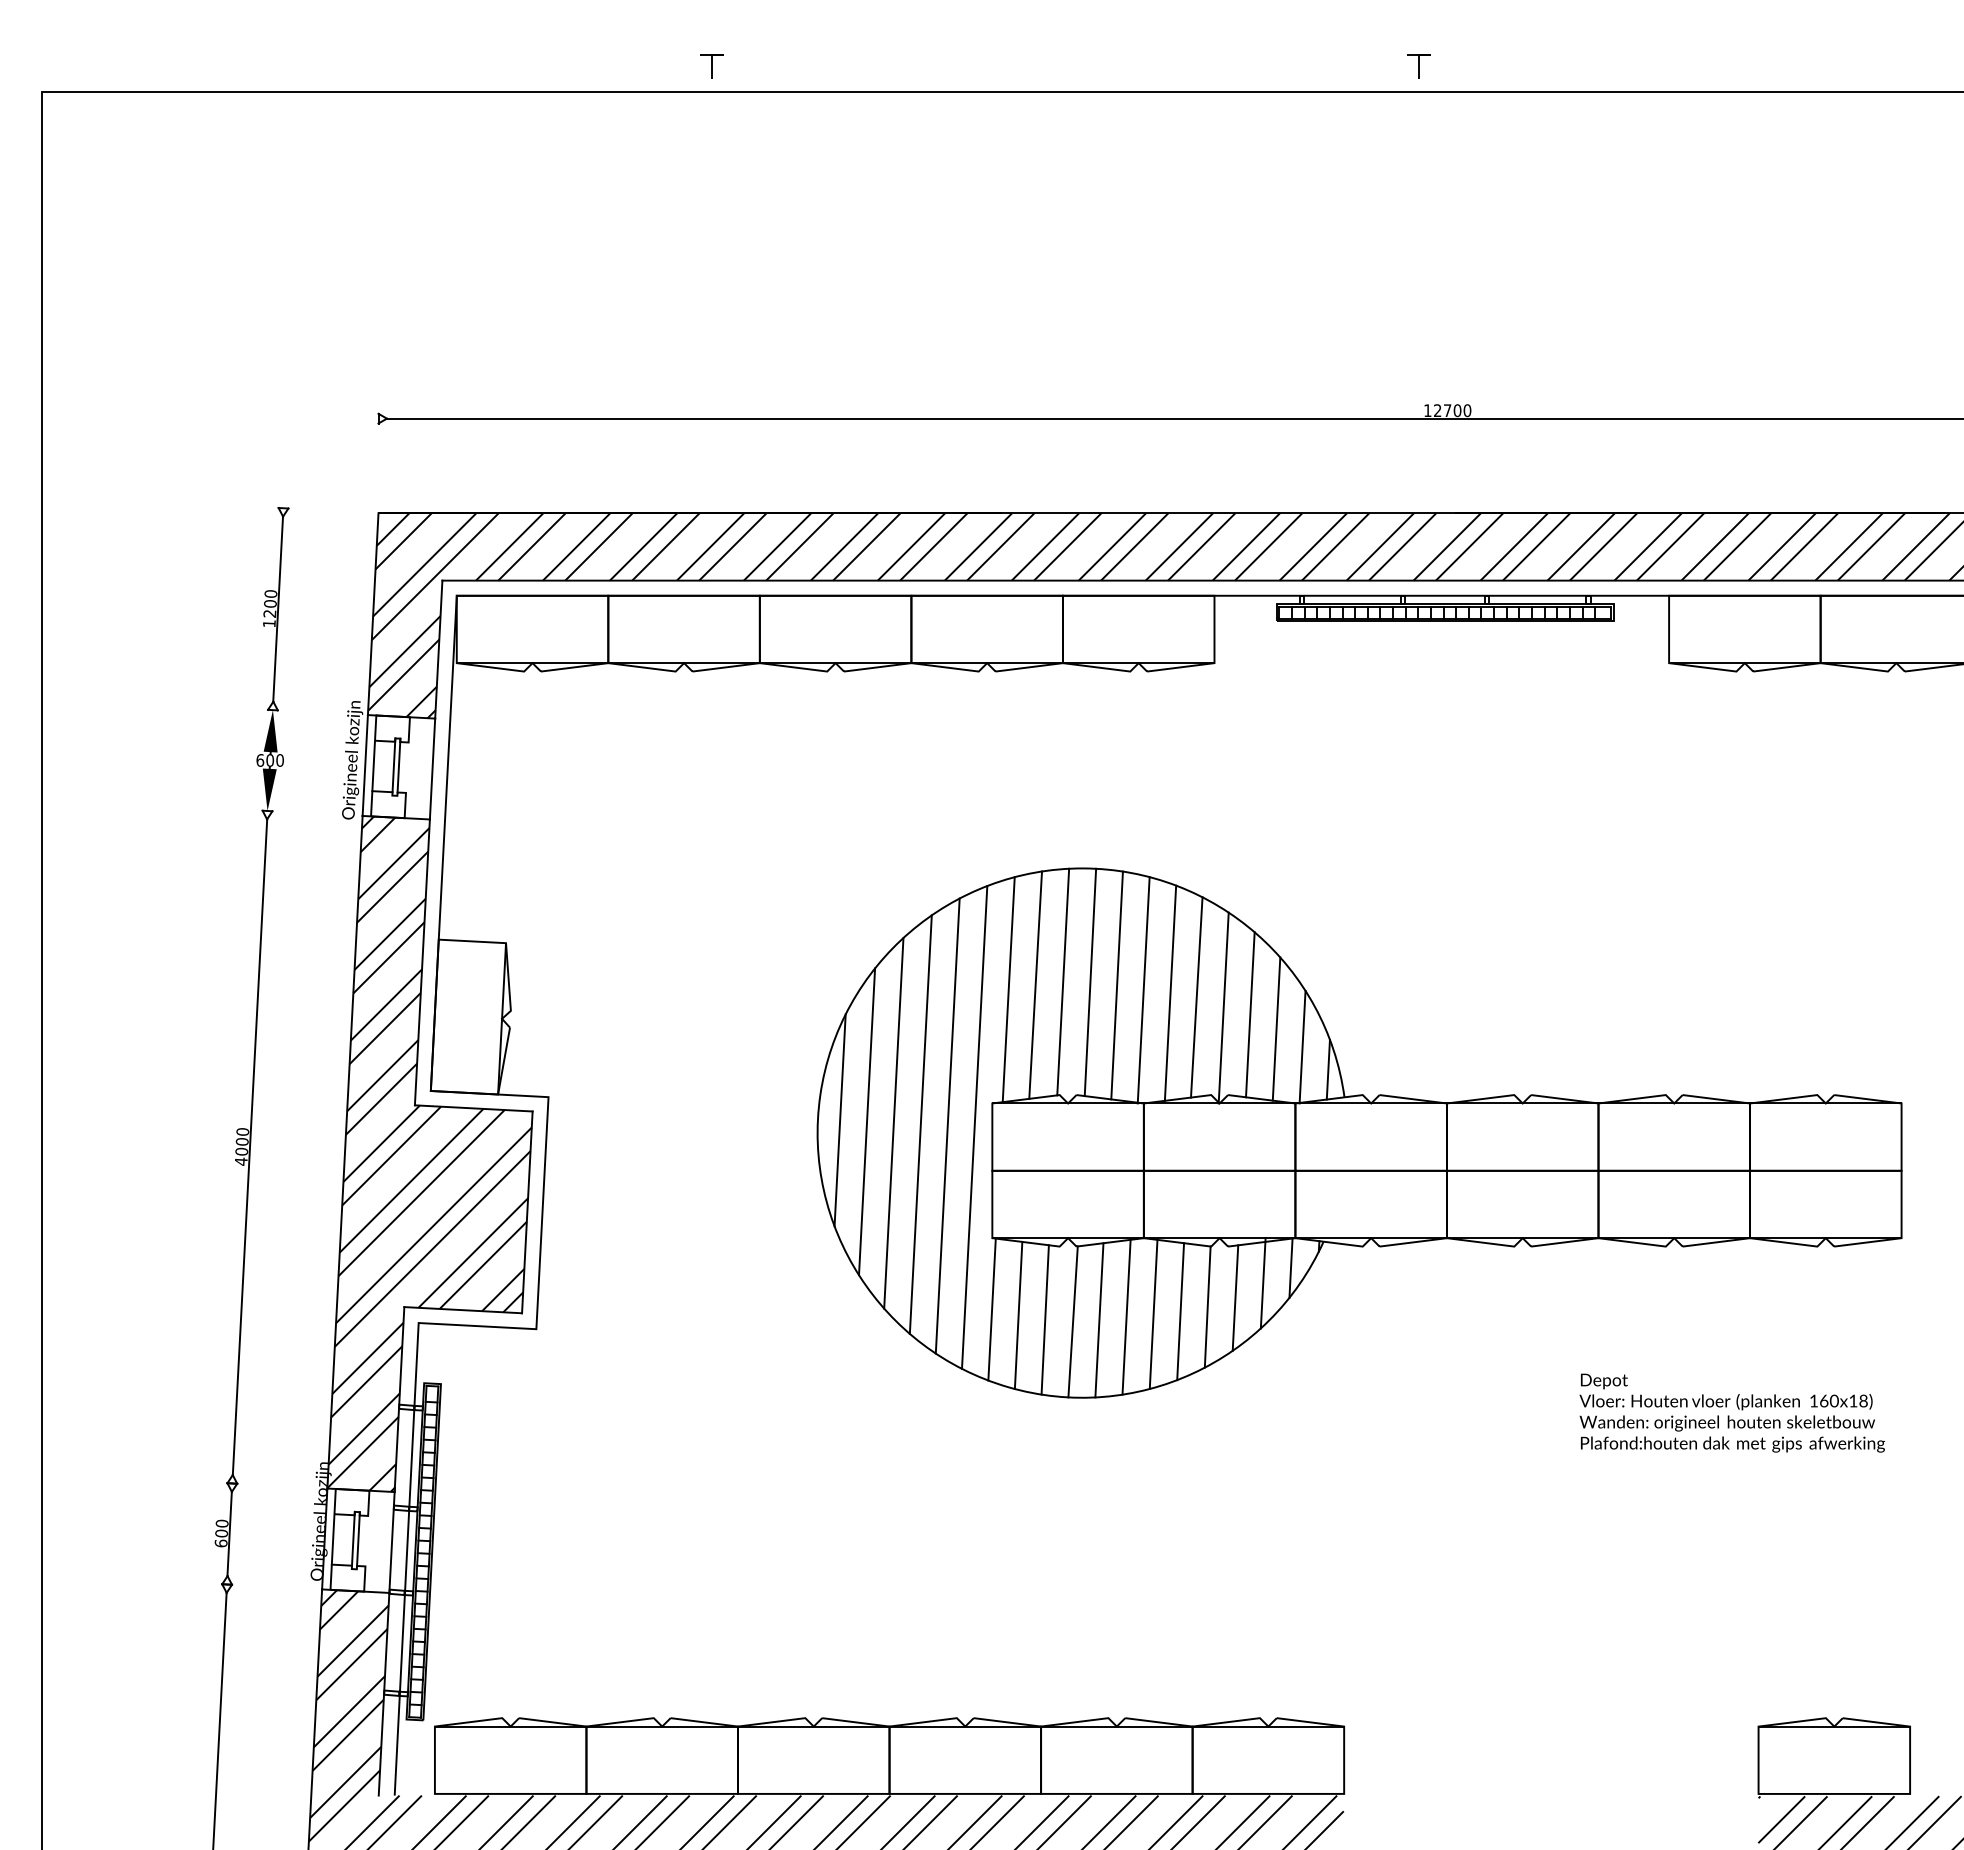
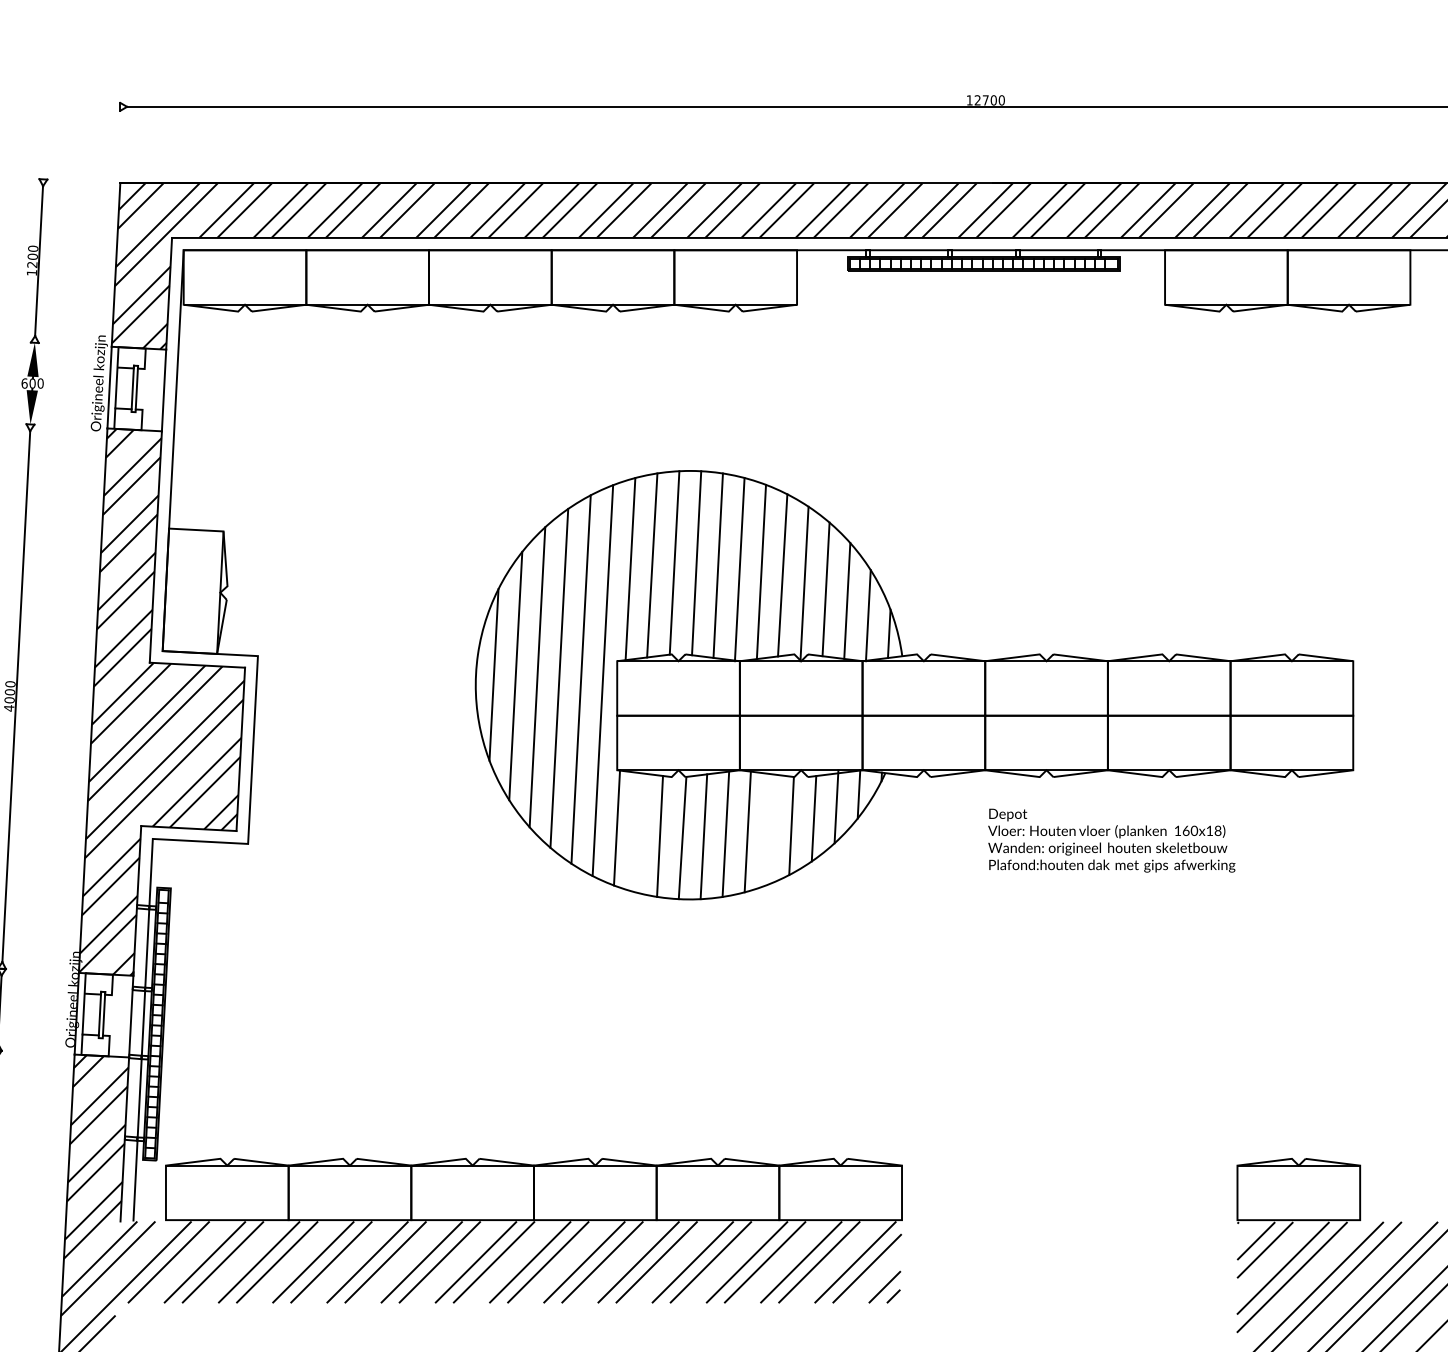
line: (1180, 1311) -> (769, 829), removed
line: (1018, 1315) -> (638, 832), removed
text: (1731, 1412) -> (1111, 840), moved

